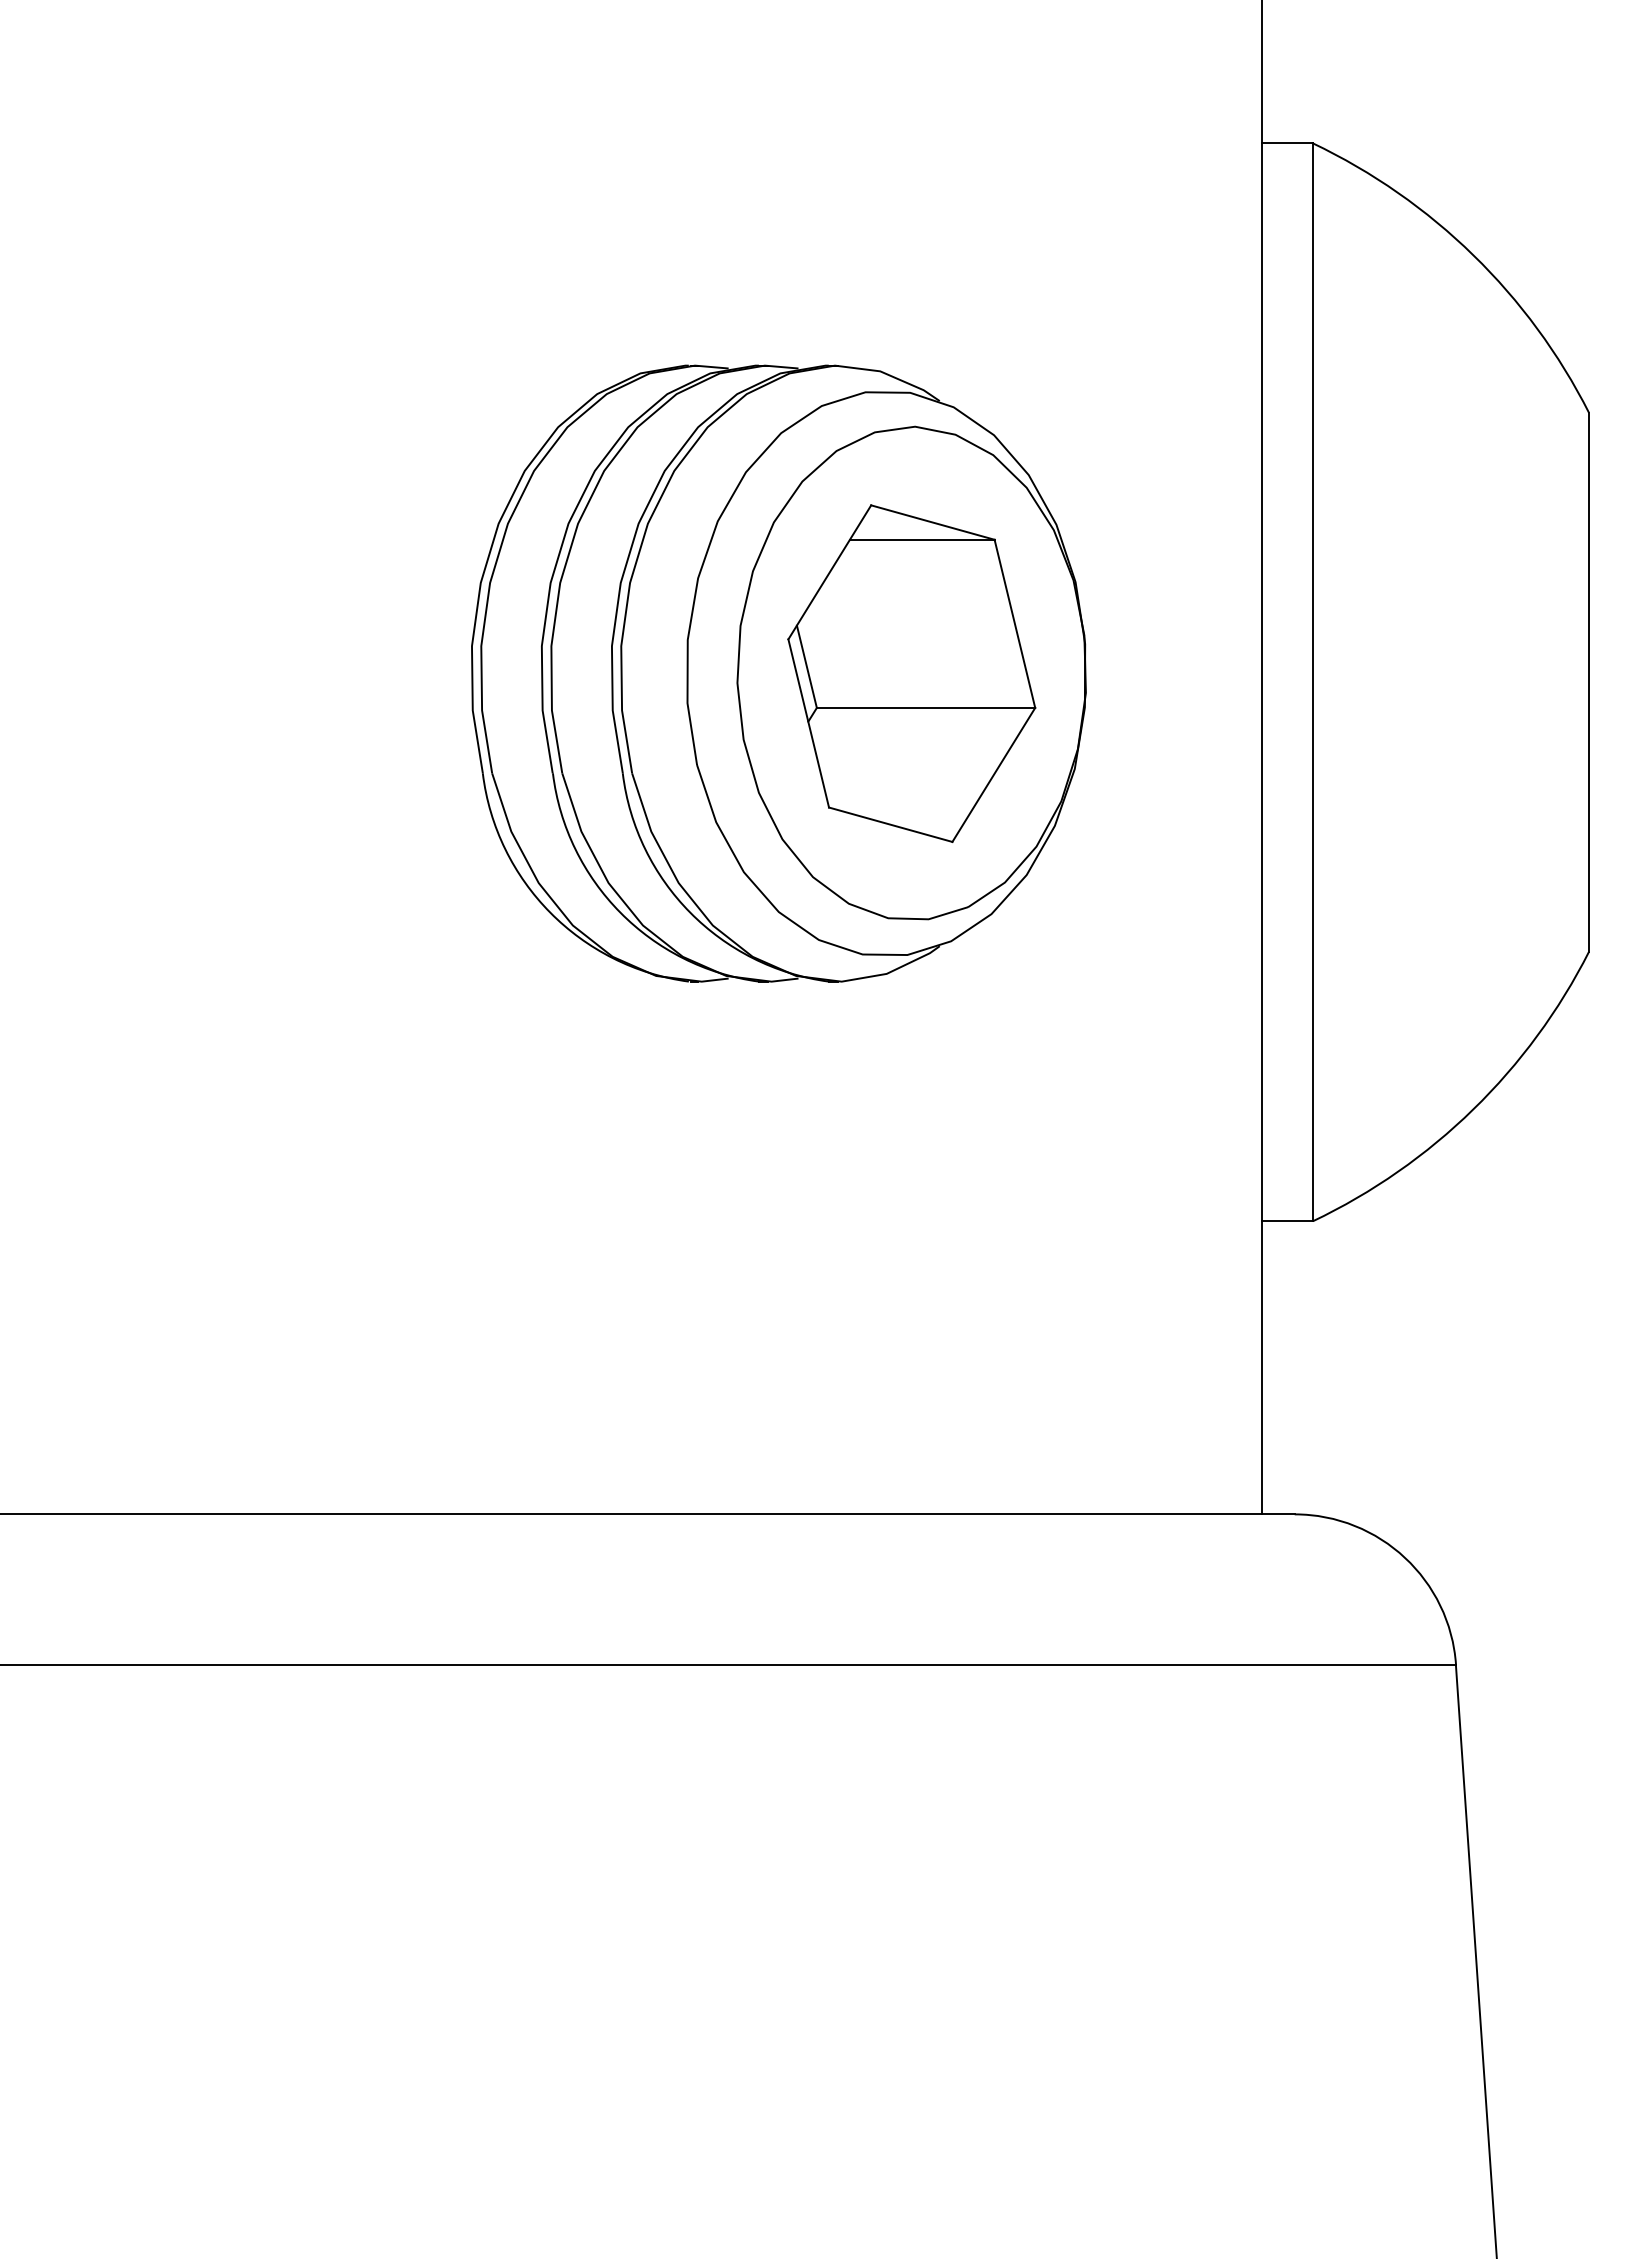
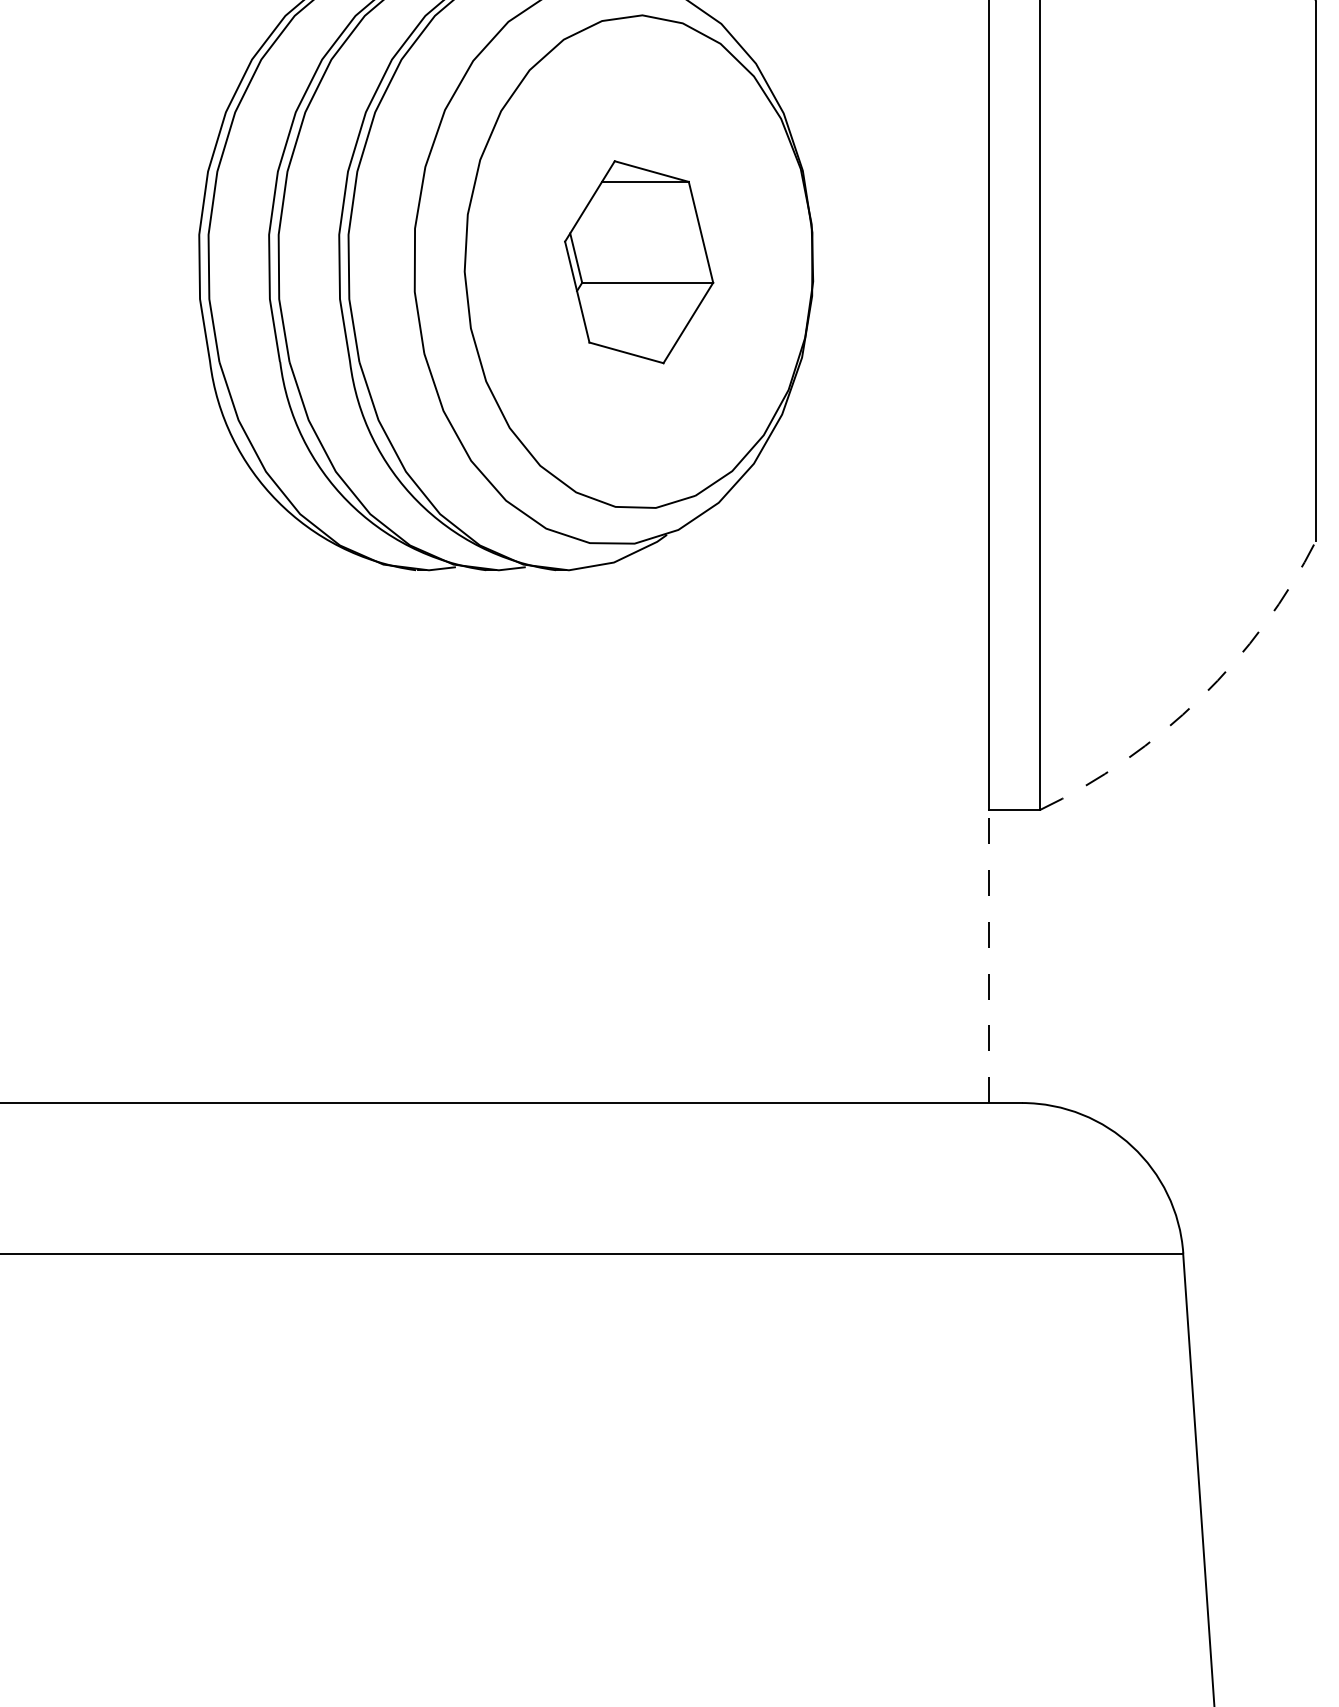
part: (911, 673) -> (638, 262), size x0.6
arc: (1473, 1109) -> (1200, 698), solid -> dashed
line: (1262, 1367) -> (989, 956), solid -> dashed

